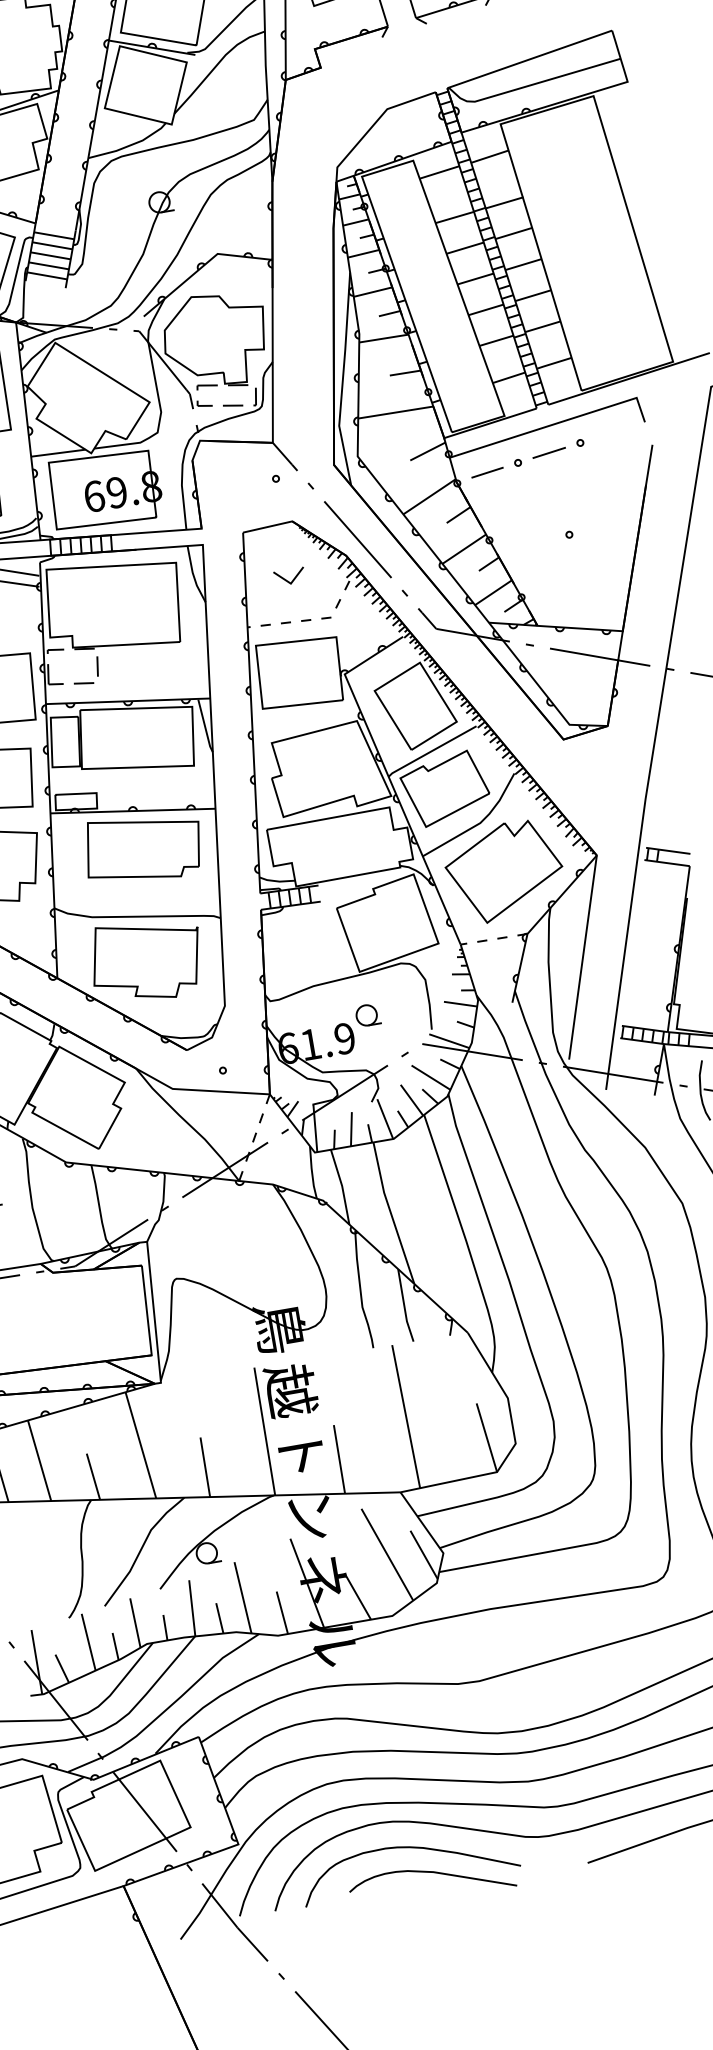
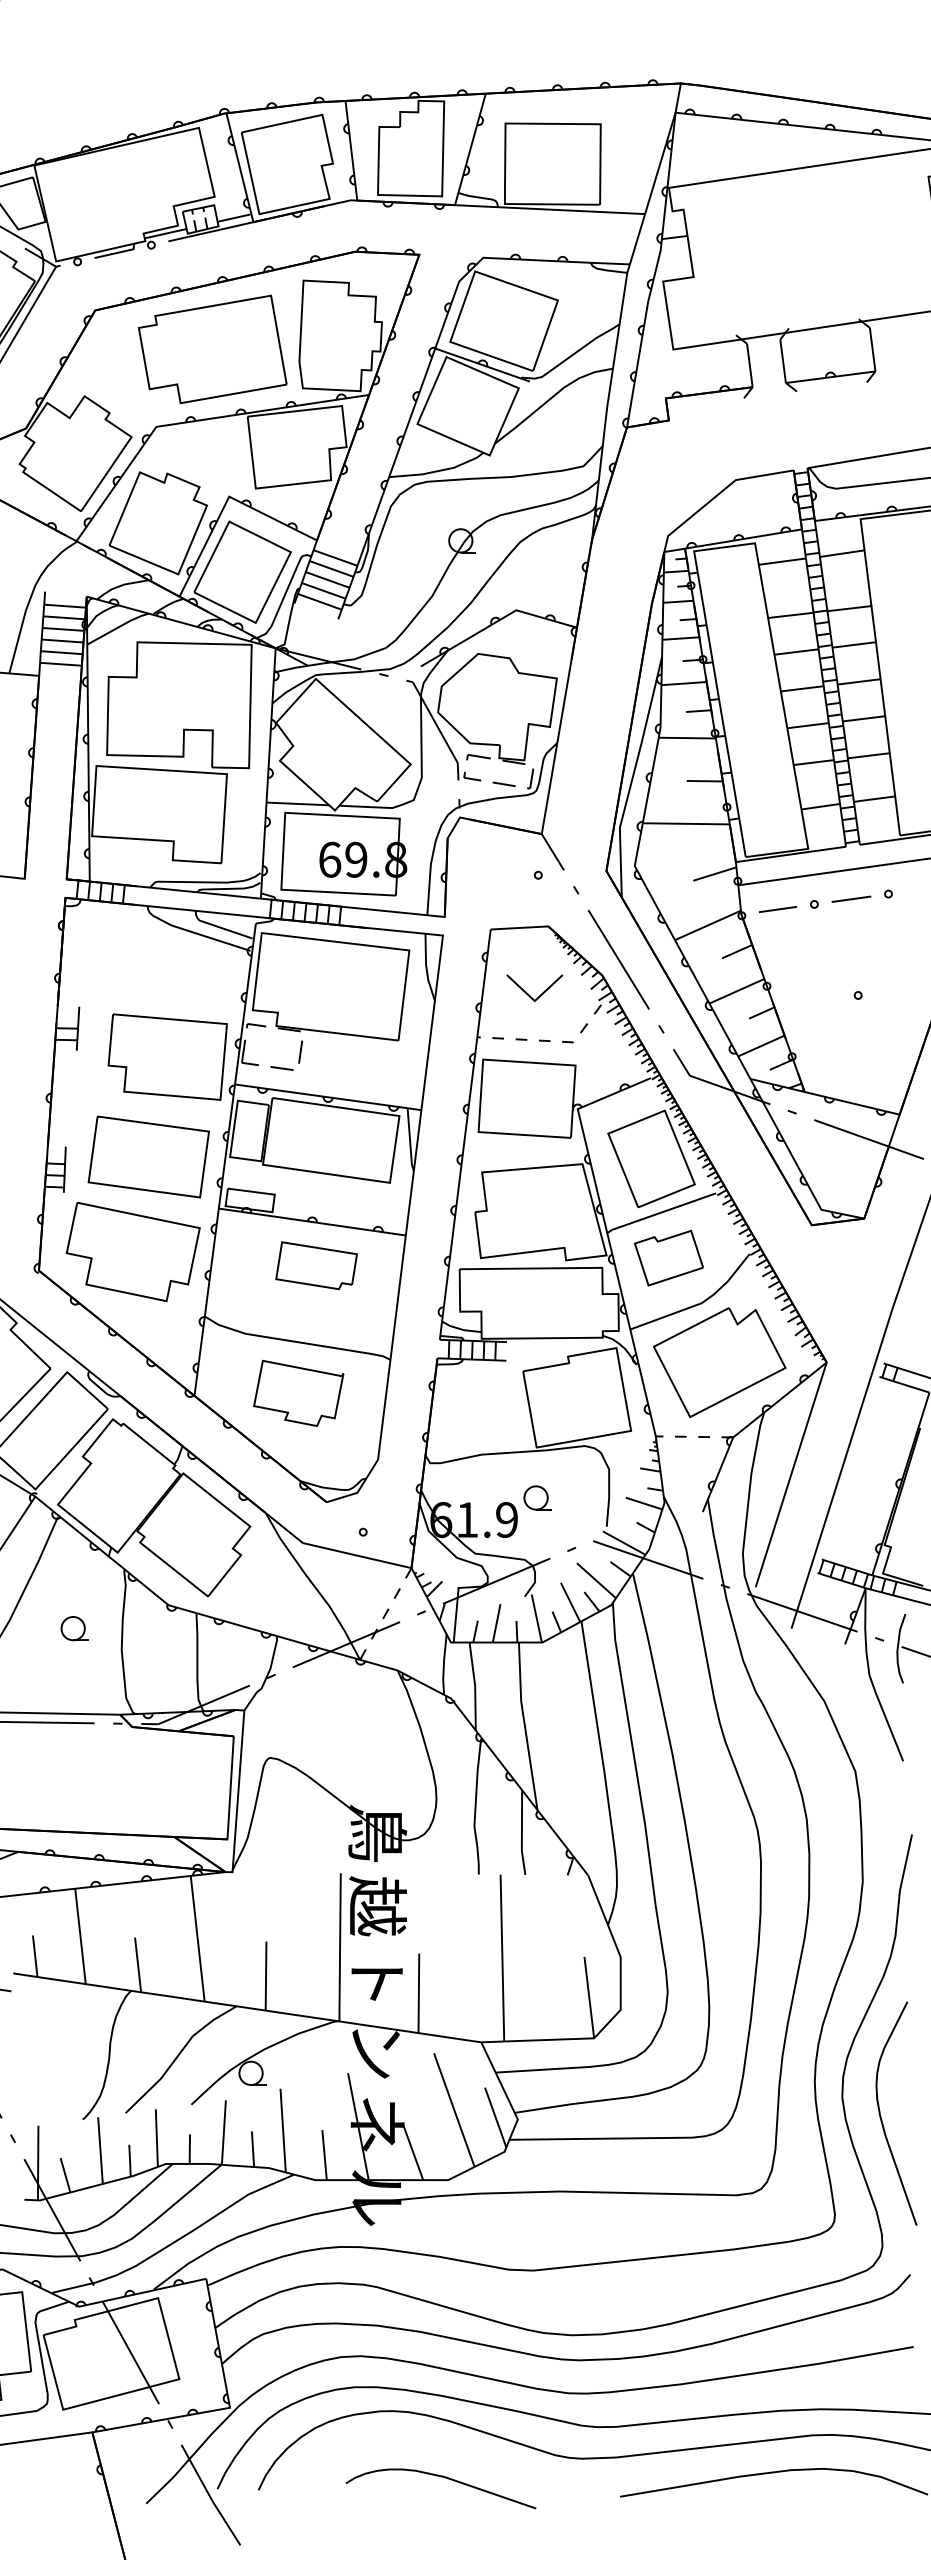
part: (289, 576) -> (534, 988), size x1.6
part: (445, 789) -> (668, 1258), size x0.7
part: (143, 847) -> (316, 1265), size x0.6
part: (146, 960) -> (298, 1393), size x0.7
curve: (408, 1848) -> (421, 2445), removed

